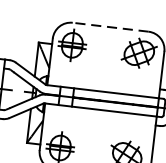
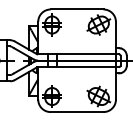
line: (109, 27) -> (76, 9), dashed -> solid

